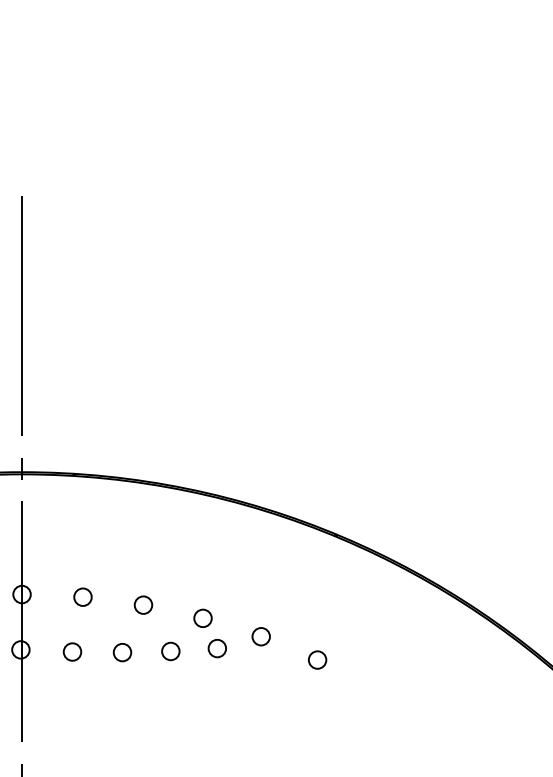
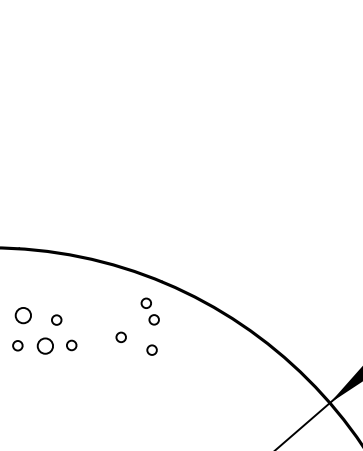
circle: (82, 596) -> (23, 315), size x1.6
part: (208, 633) -> (149, 311), moved
circle: (121, 651) -> (44, 345), size x1.6

